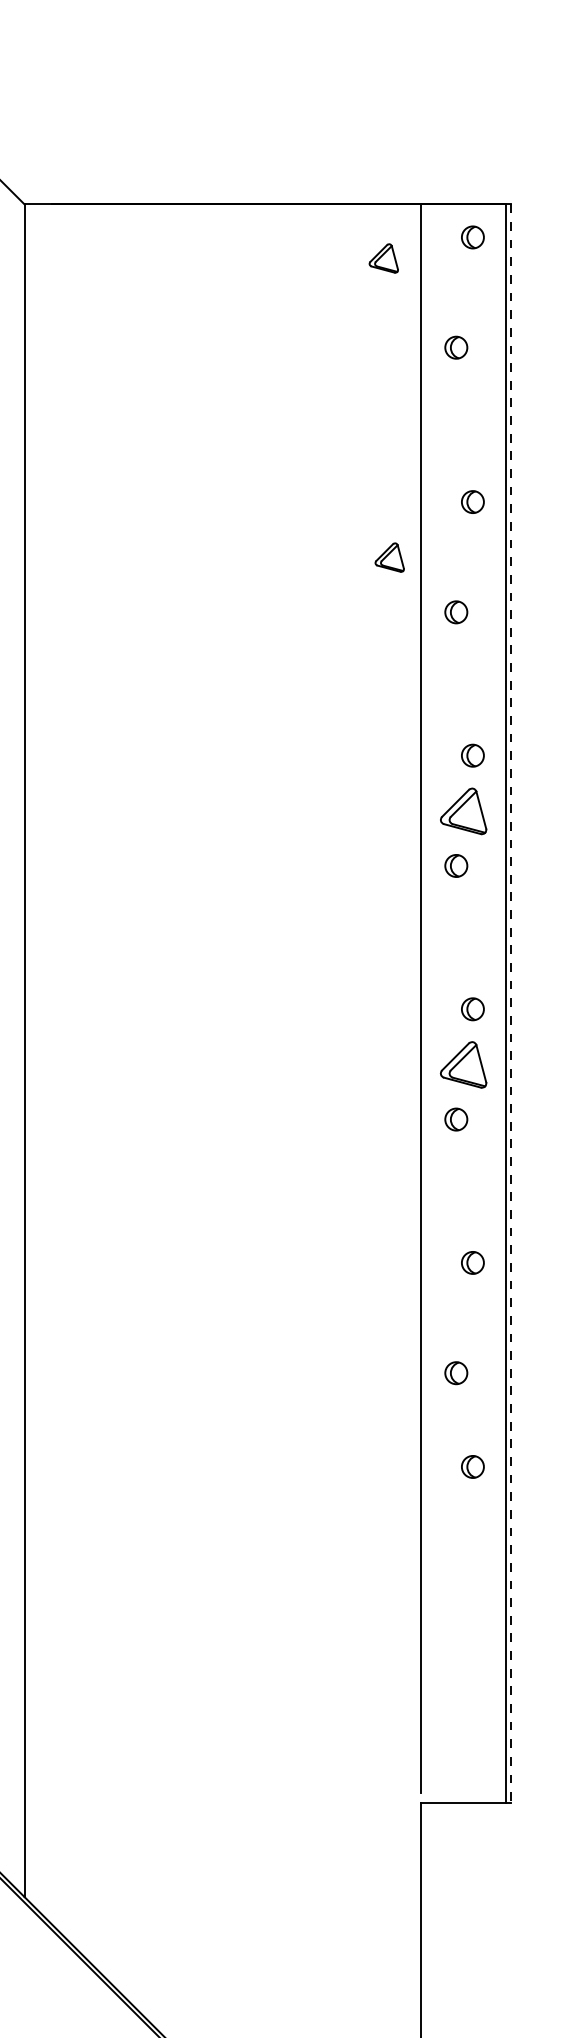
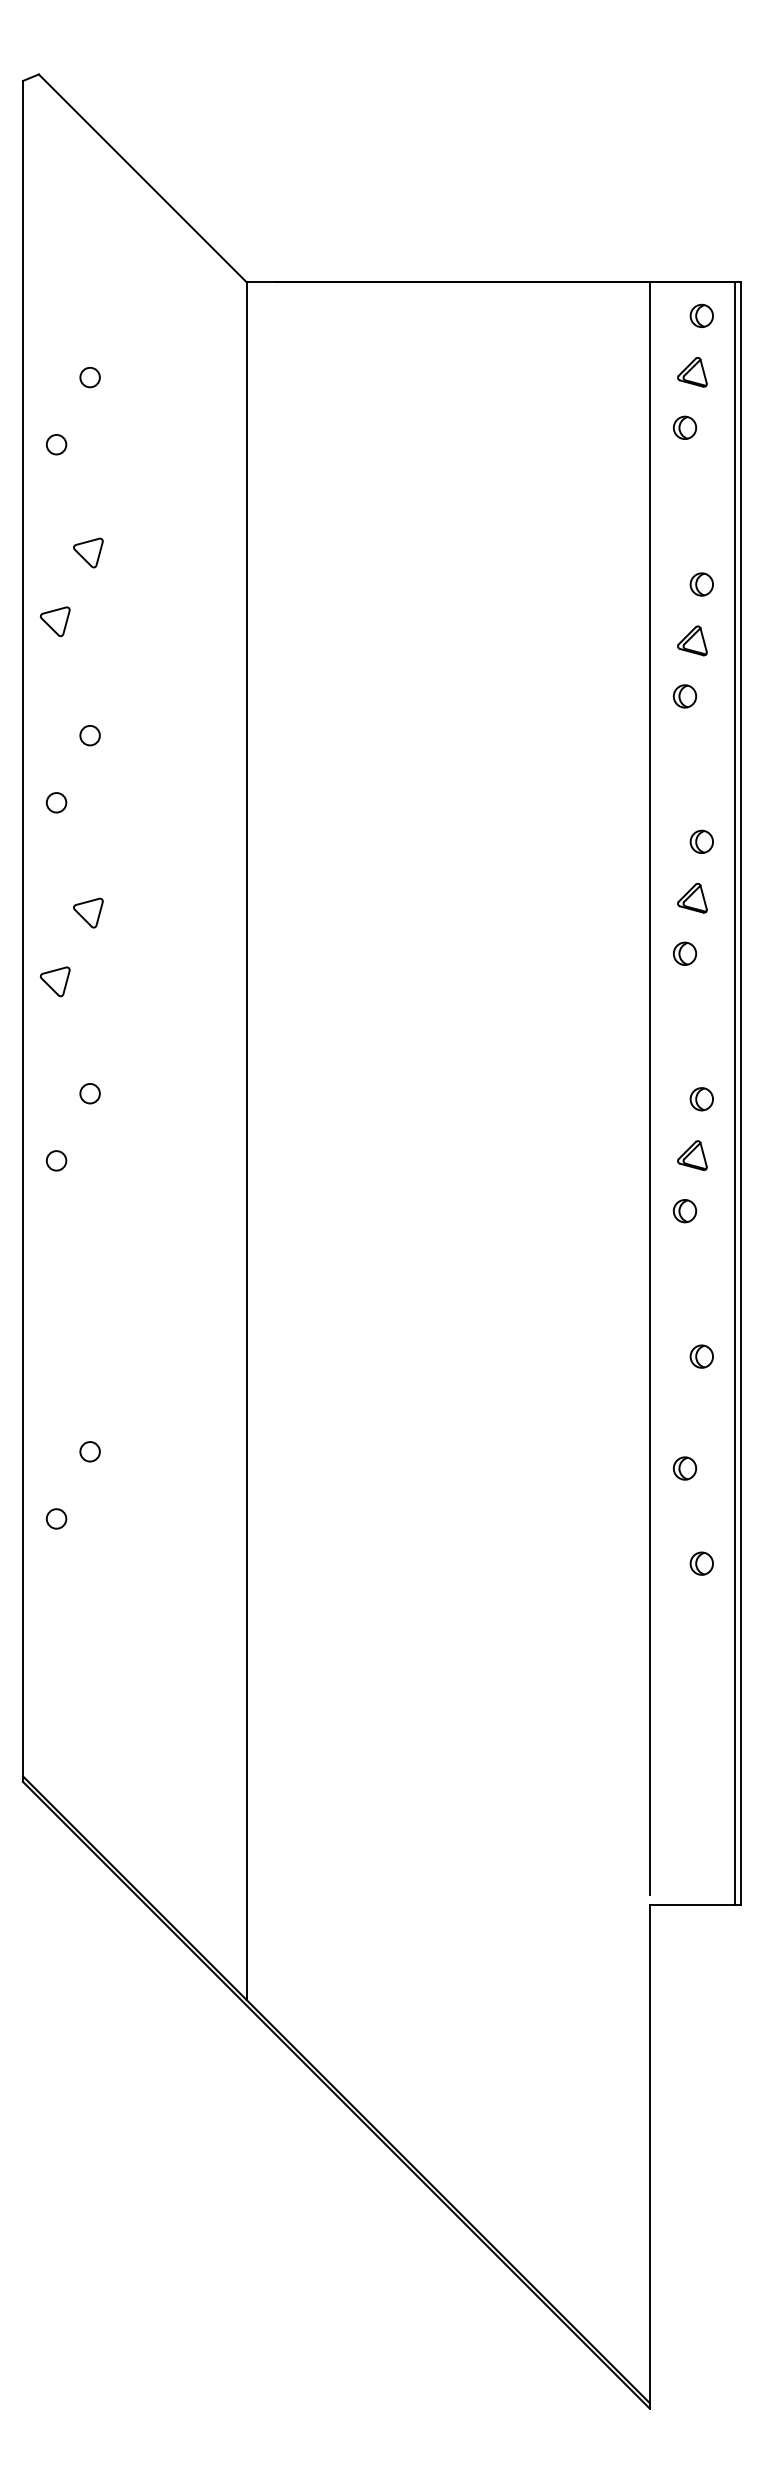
part: (383, 258) -> (692, 372), moved
part: (389, 557) -> (692, 640), moved
part: (463, 810) -> (692, 897), size x0.62
line: (511, 1004) -> (740, 1094), dashed -> solid
part: (463, 1064) -> (692, 1155), size x0.62

